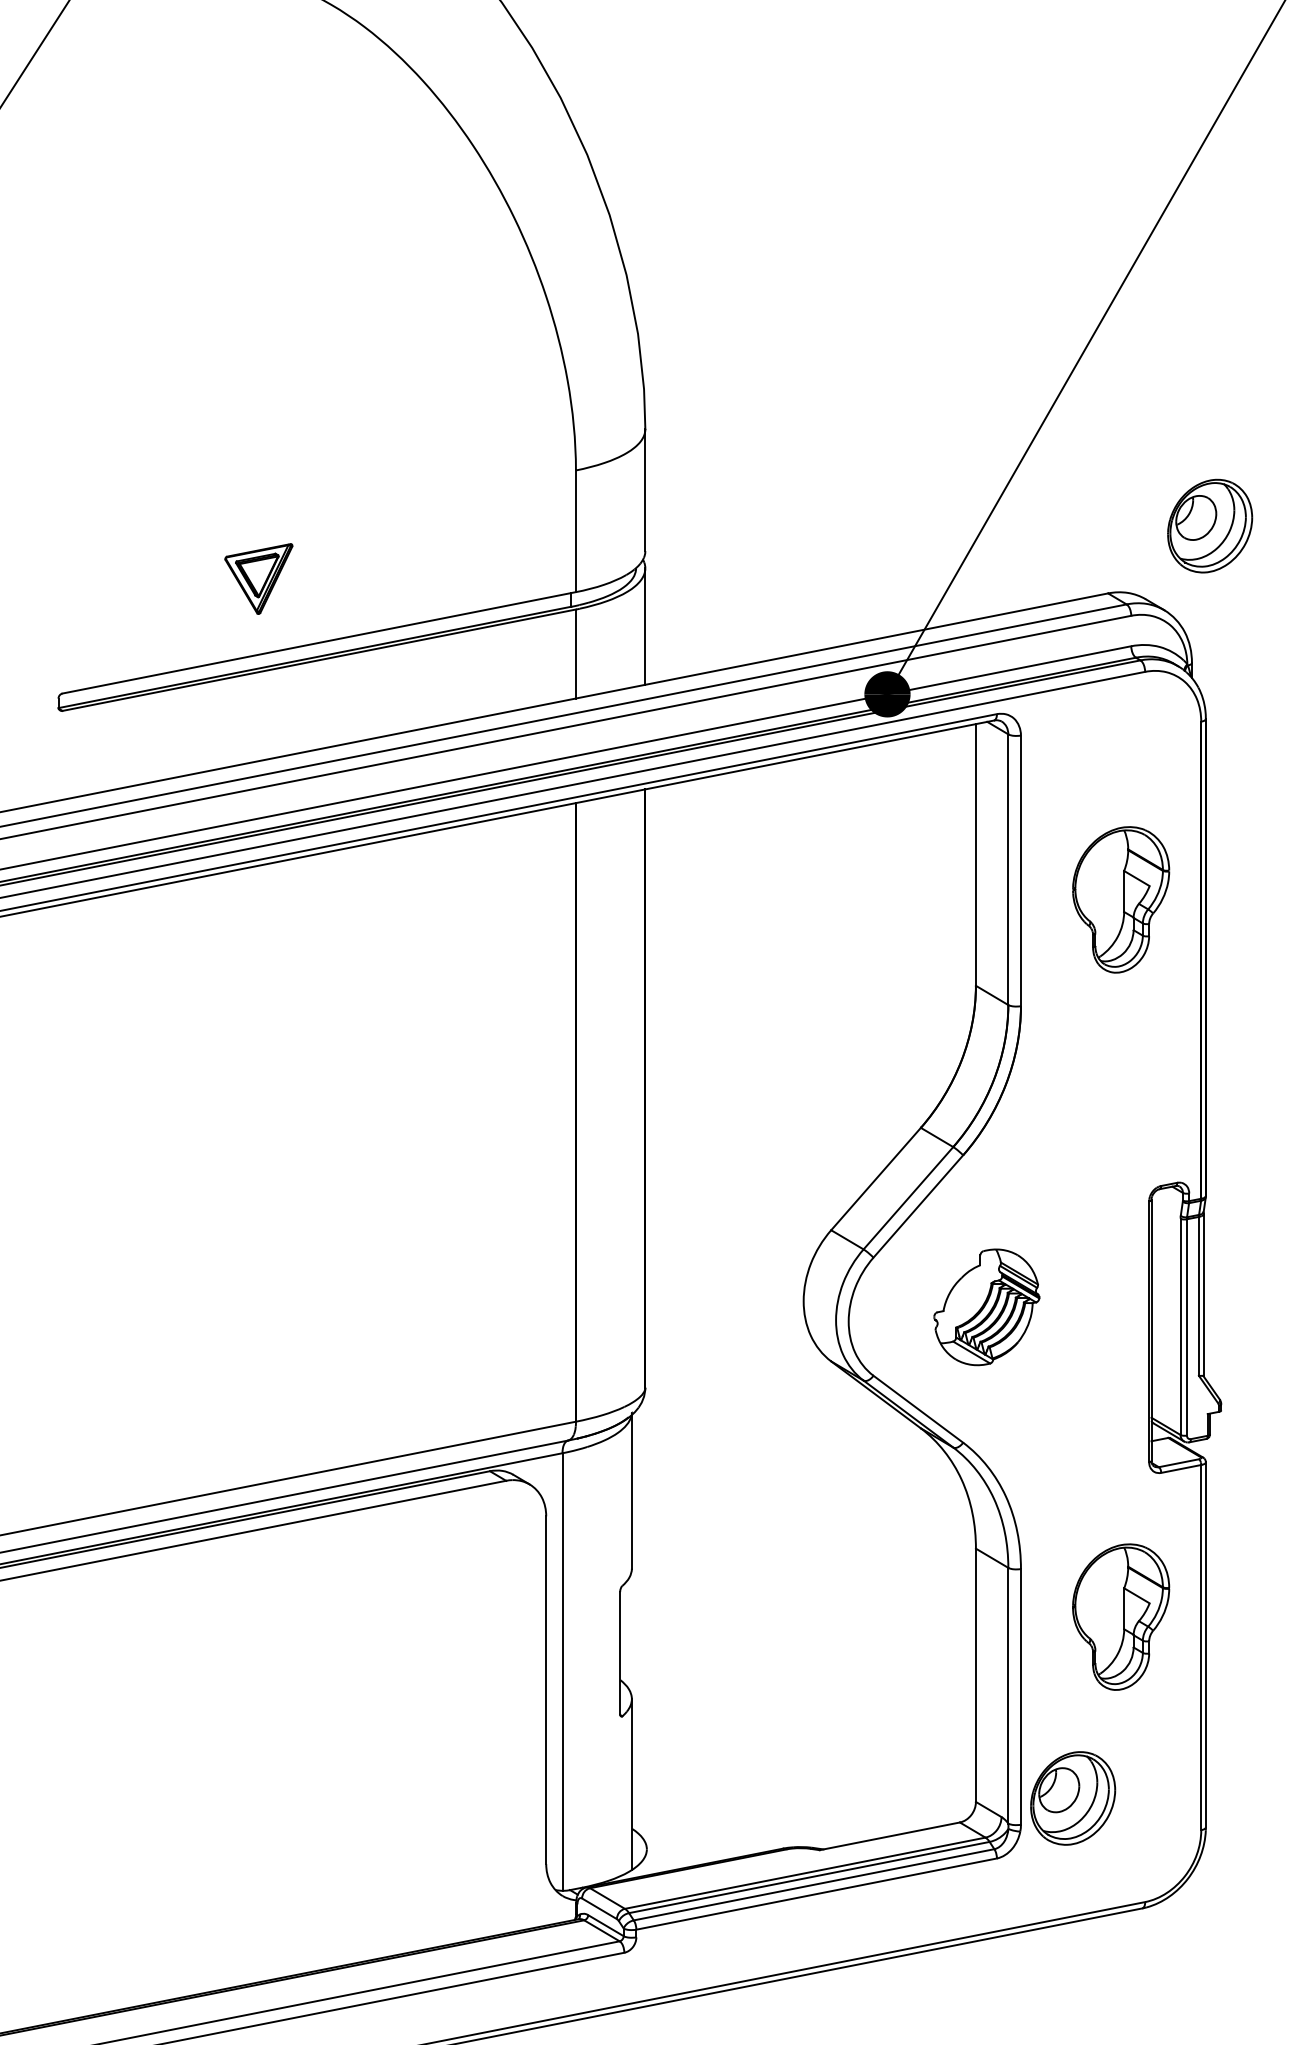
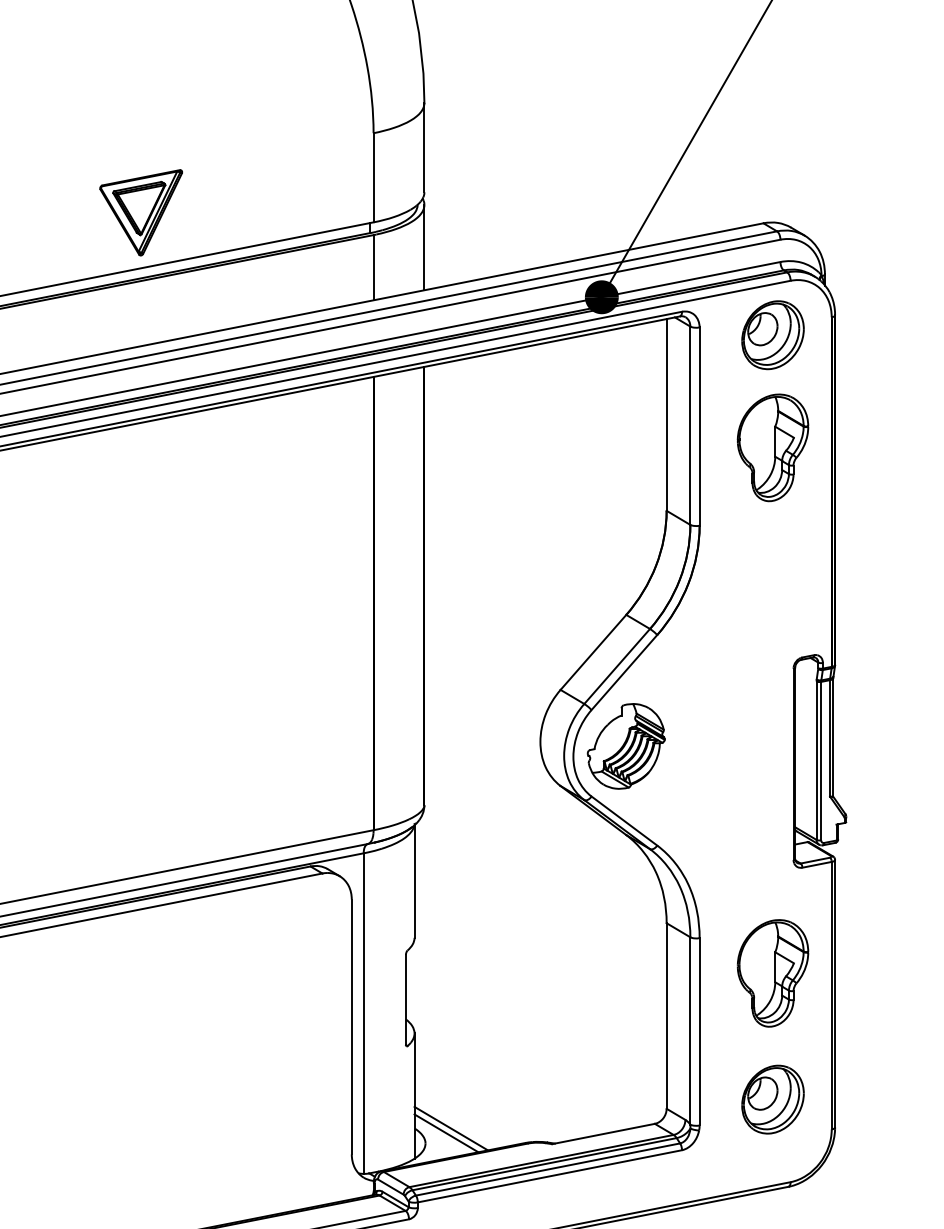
part: (1210, 525) -> (773, 334), moved
part: (258, 578) -> (140, 212), size x1.67
part: (986, 1307) -> (626, 746), moved
part: (1073, 1798) -> (773, 1099), moved
line: (681, 1828) -> (450, 1128), added
line: (675, 1835) -> (446, 1133), added

